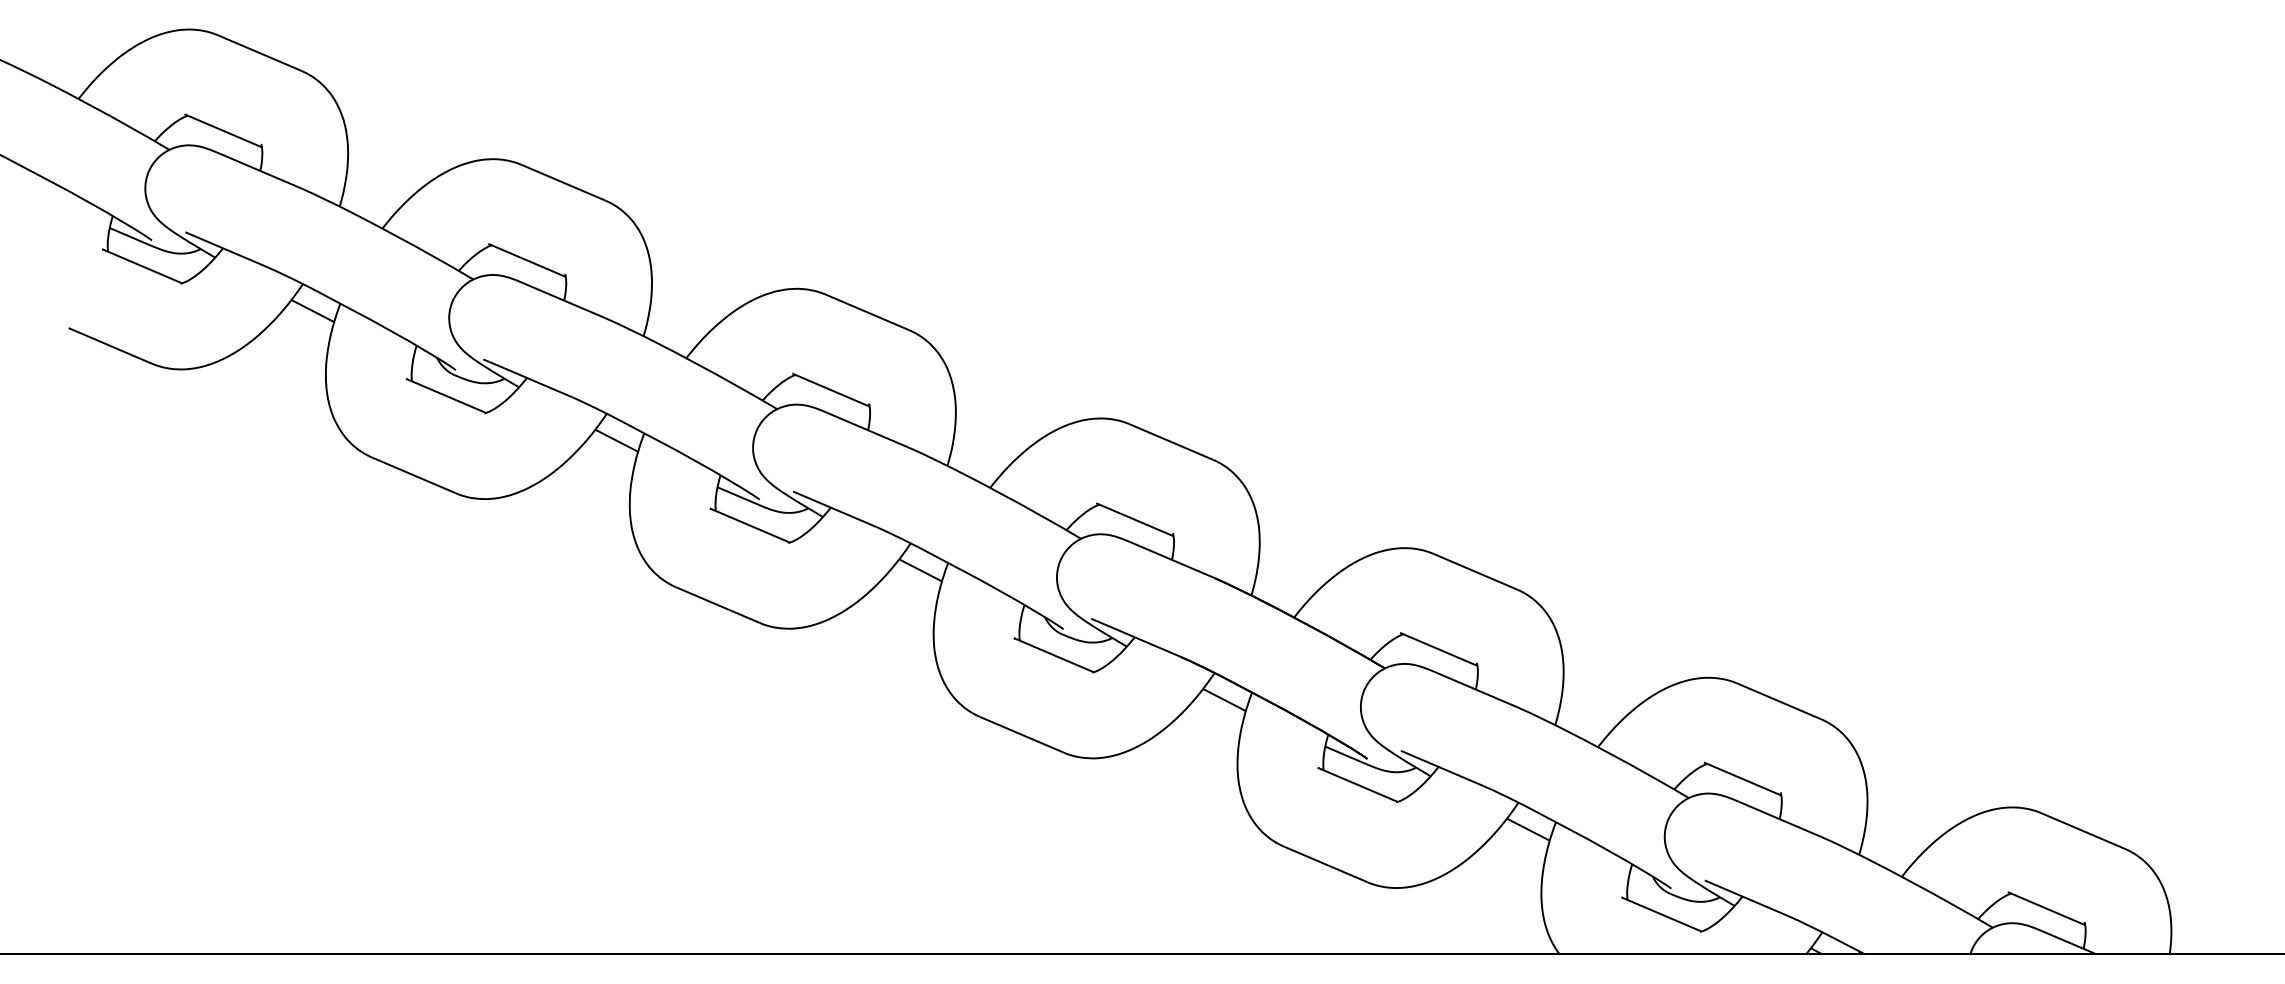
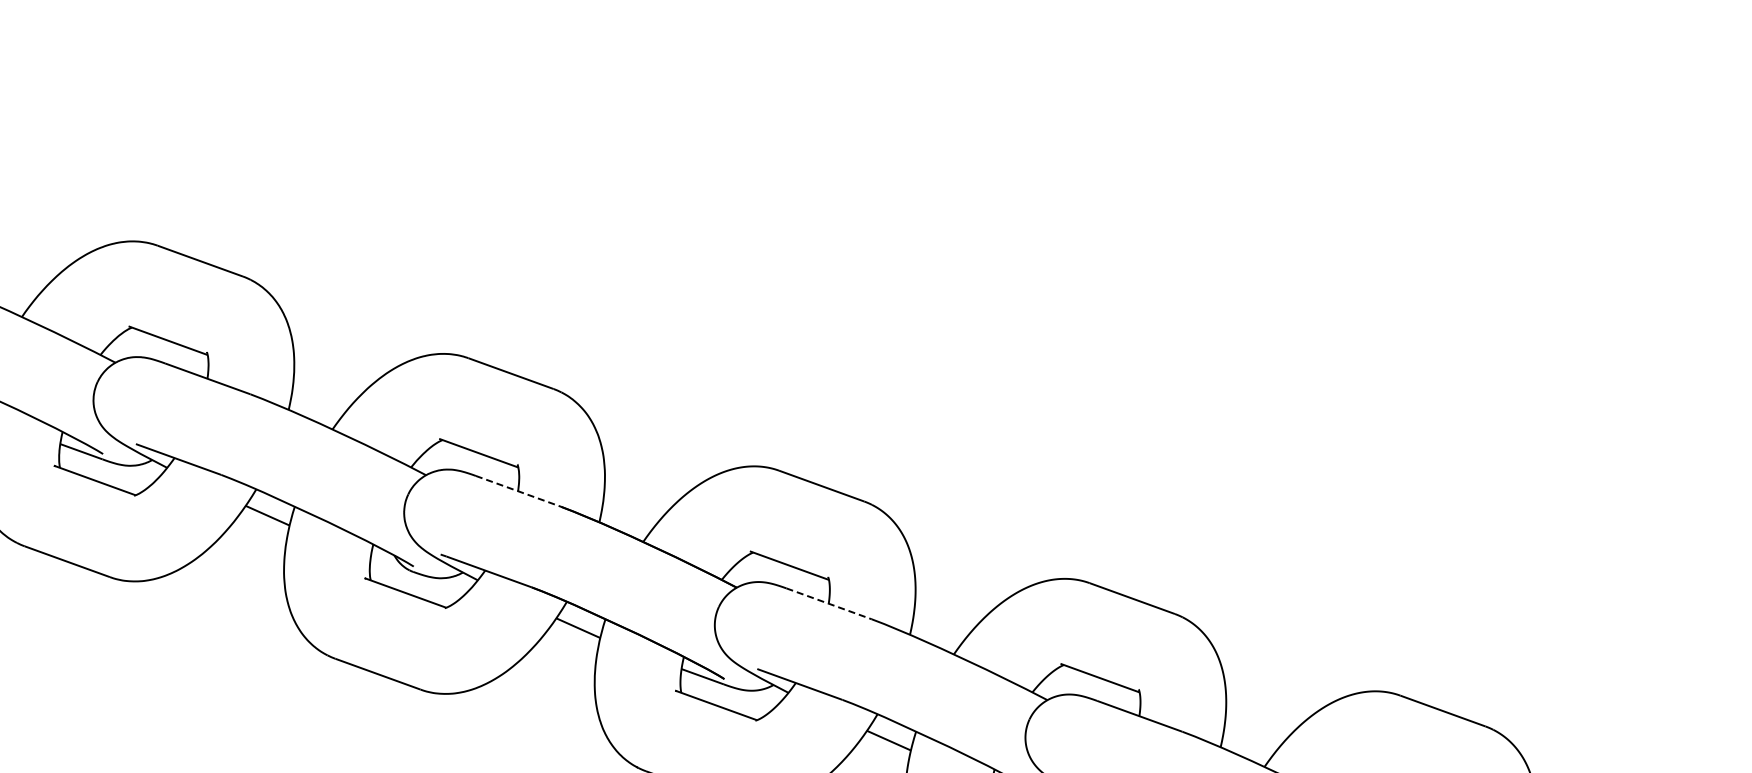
line: (1172, 560) -> (518, 491), solid -> dashed
line: (1476, 689) -> (829, 603), solid -> dashed

